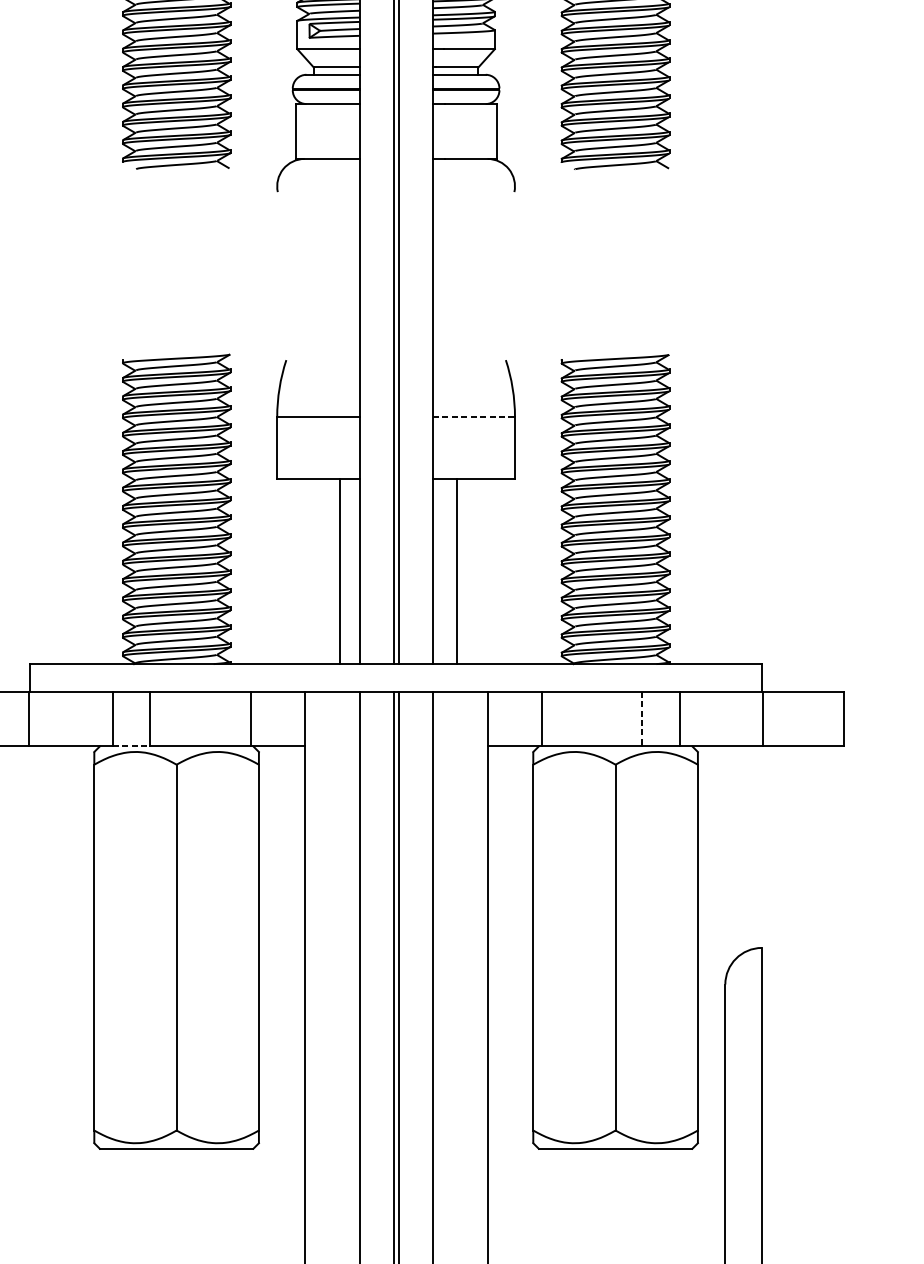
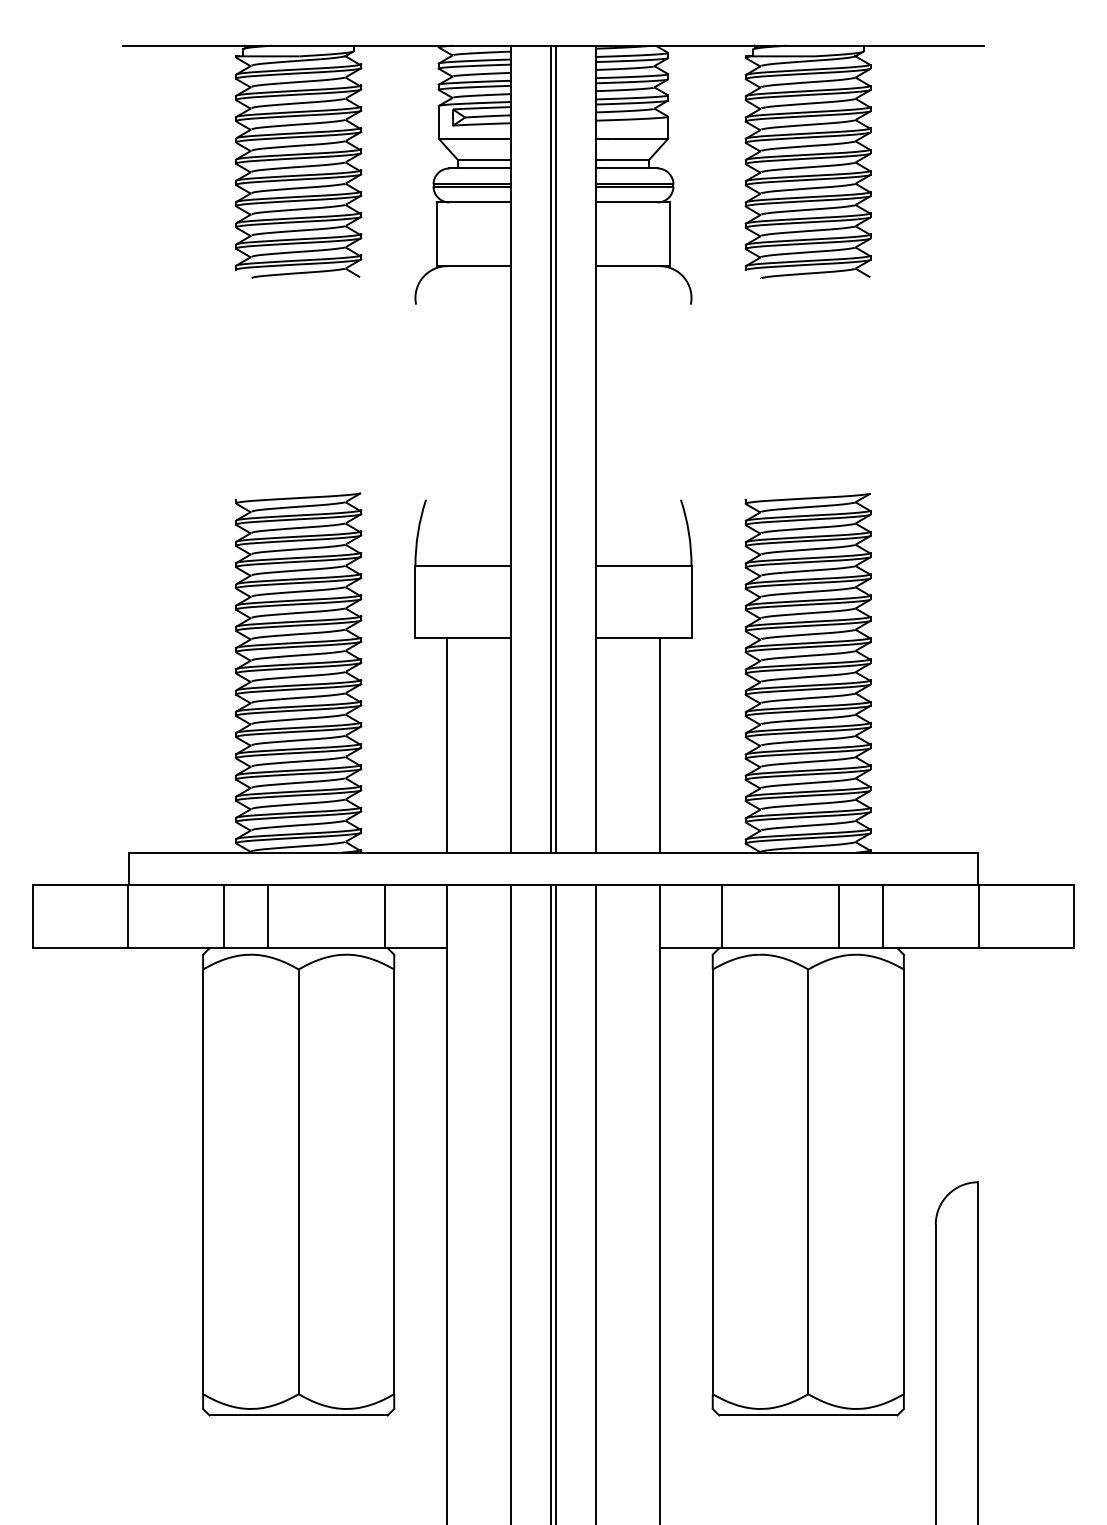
line: (473, 417) -> (643, 566), dashed -> solid
line: (340, 570) -> (447, 744), moved
line: (457, 570) -> (659, 744), moved
line: (641, 719) -> (838, 916), dashed -> solid
line: (131, 746) -> (246, 948), dashed -> solid

